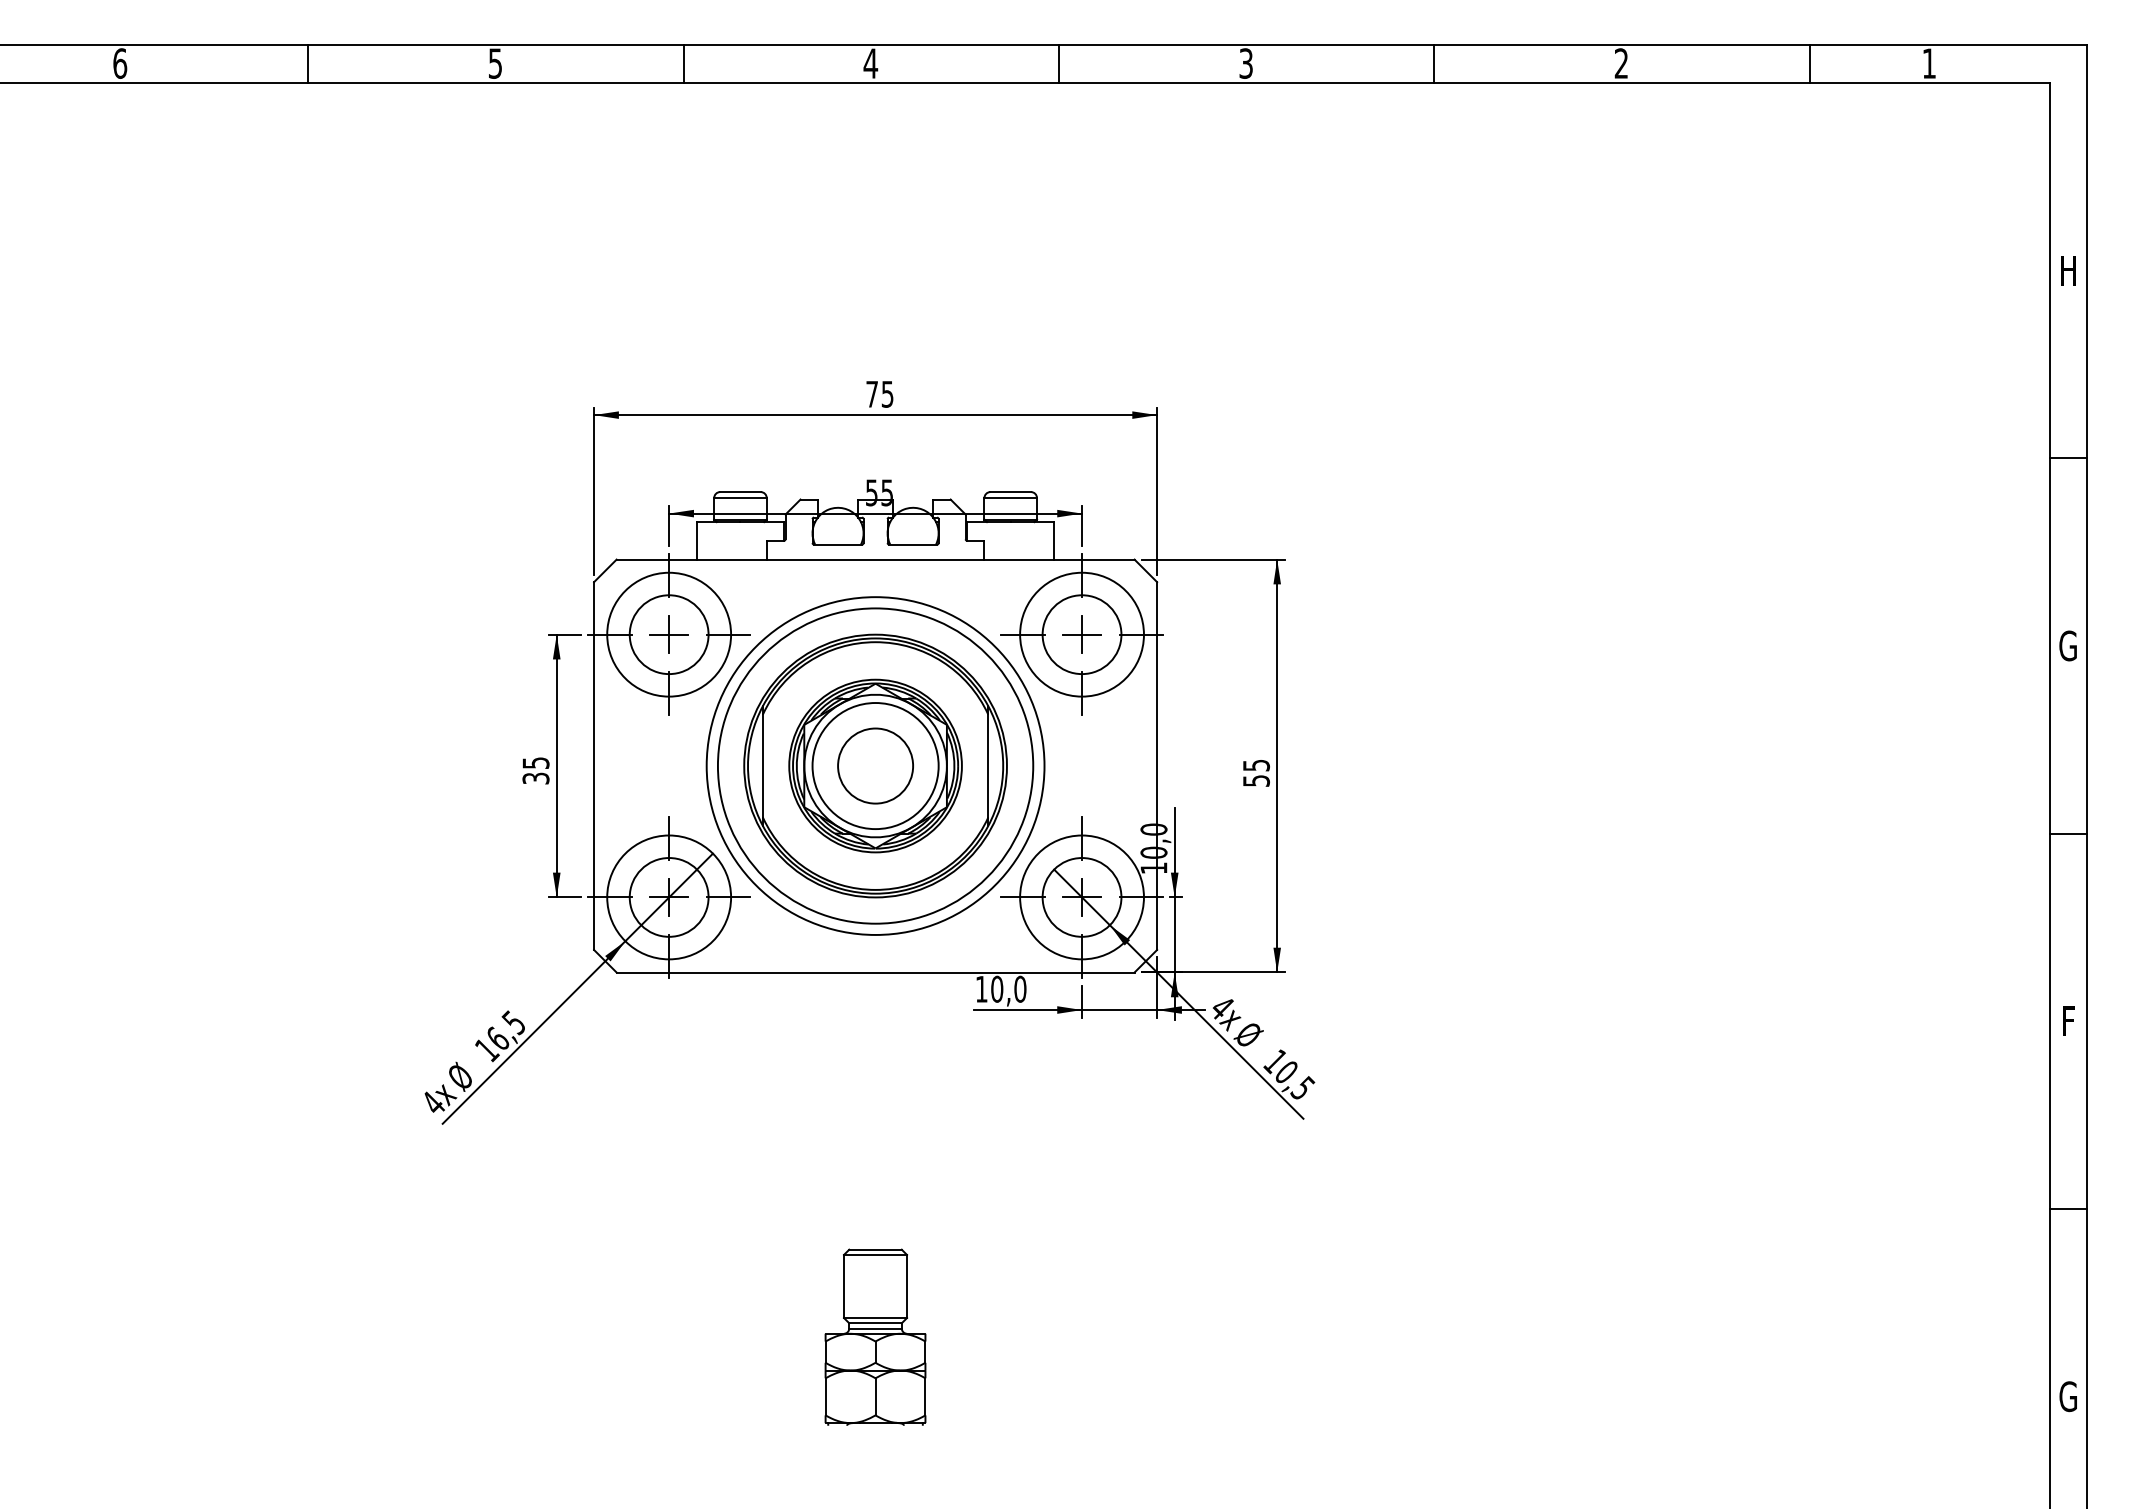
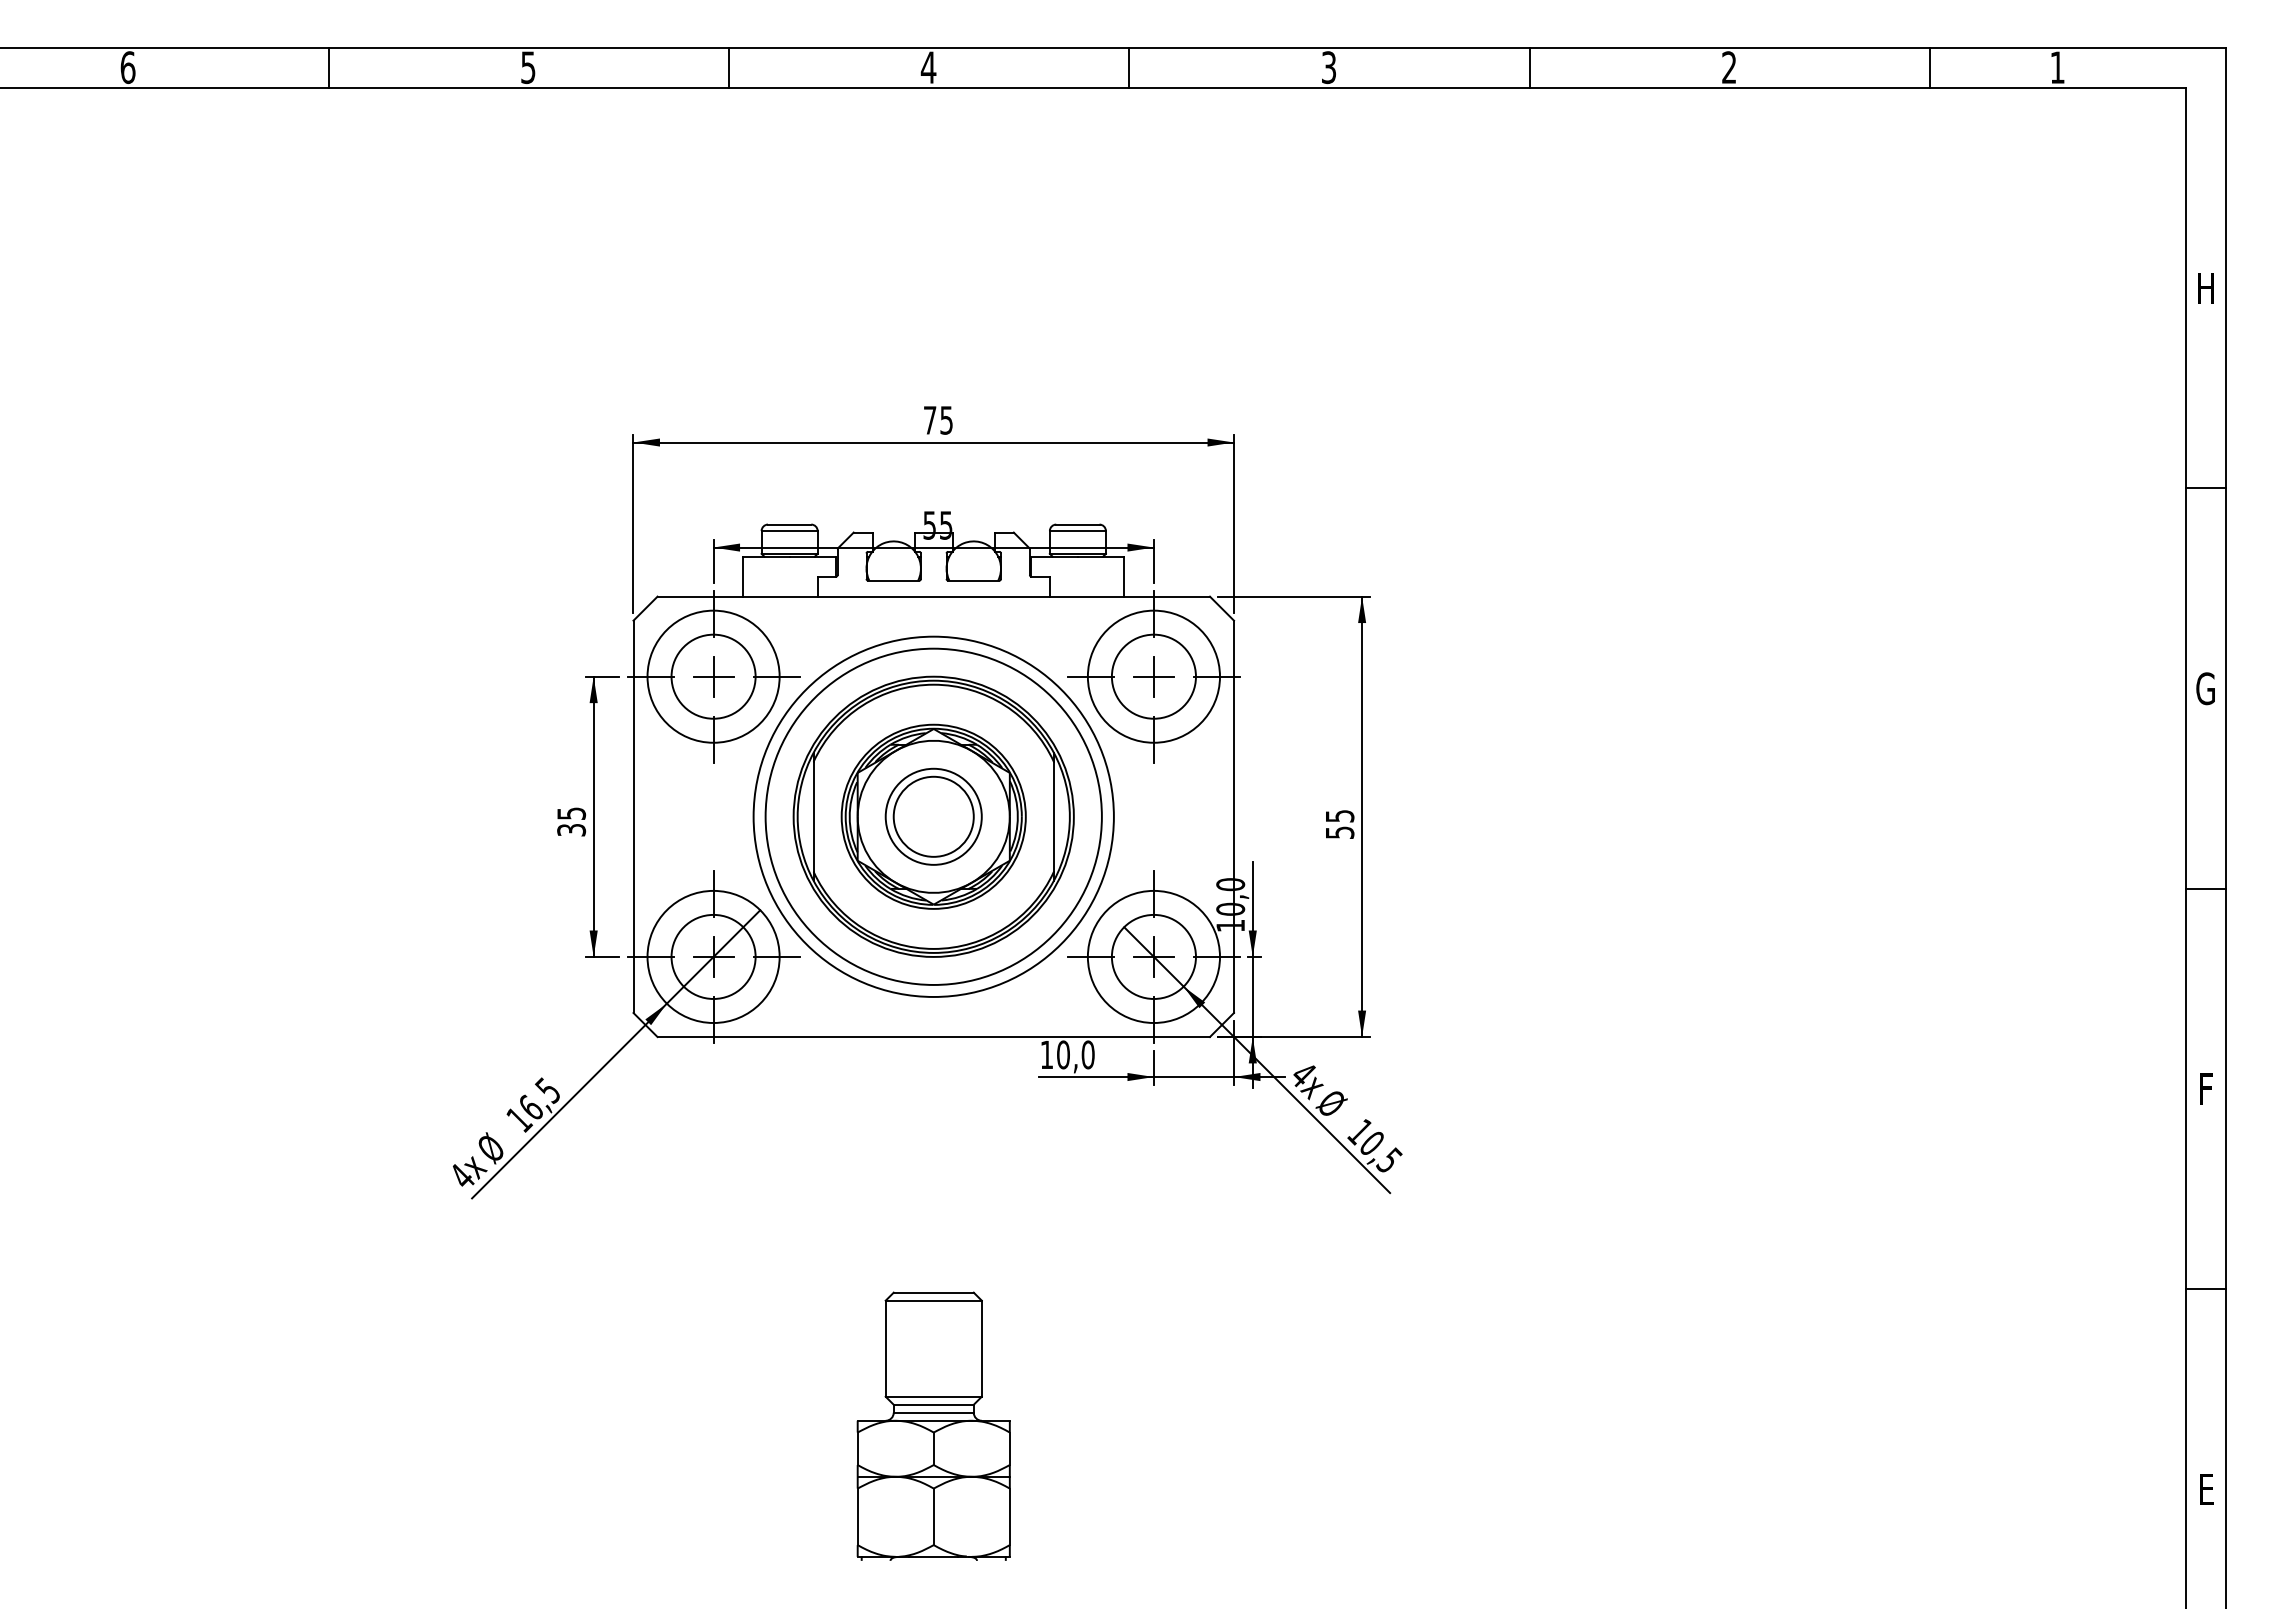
circle: (875, 765) -> (933, 816), size x0.71
part: (875, 1336) -> (933, 1425), size x1.43
text: (2067, 1396) -> (2205, 1489), G -> E

